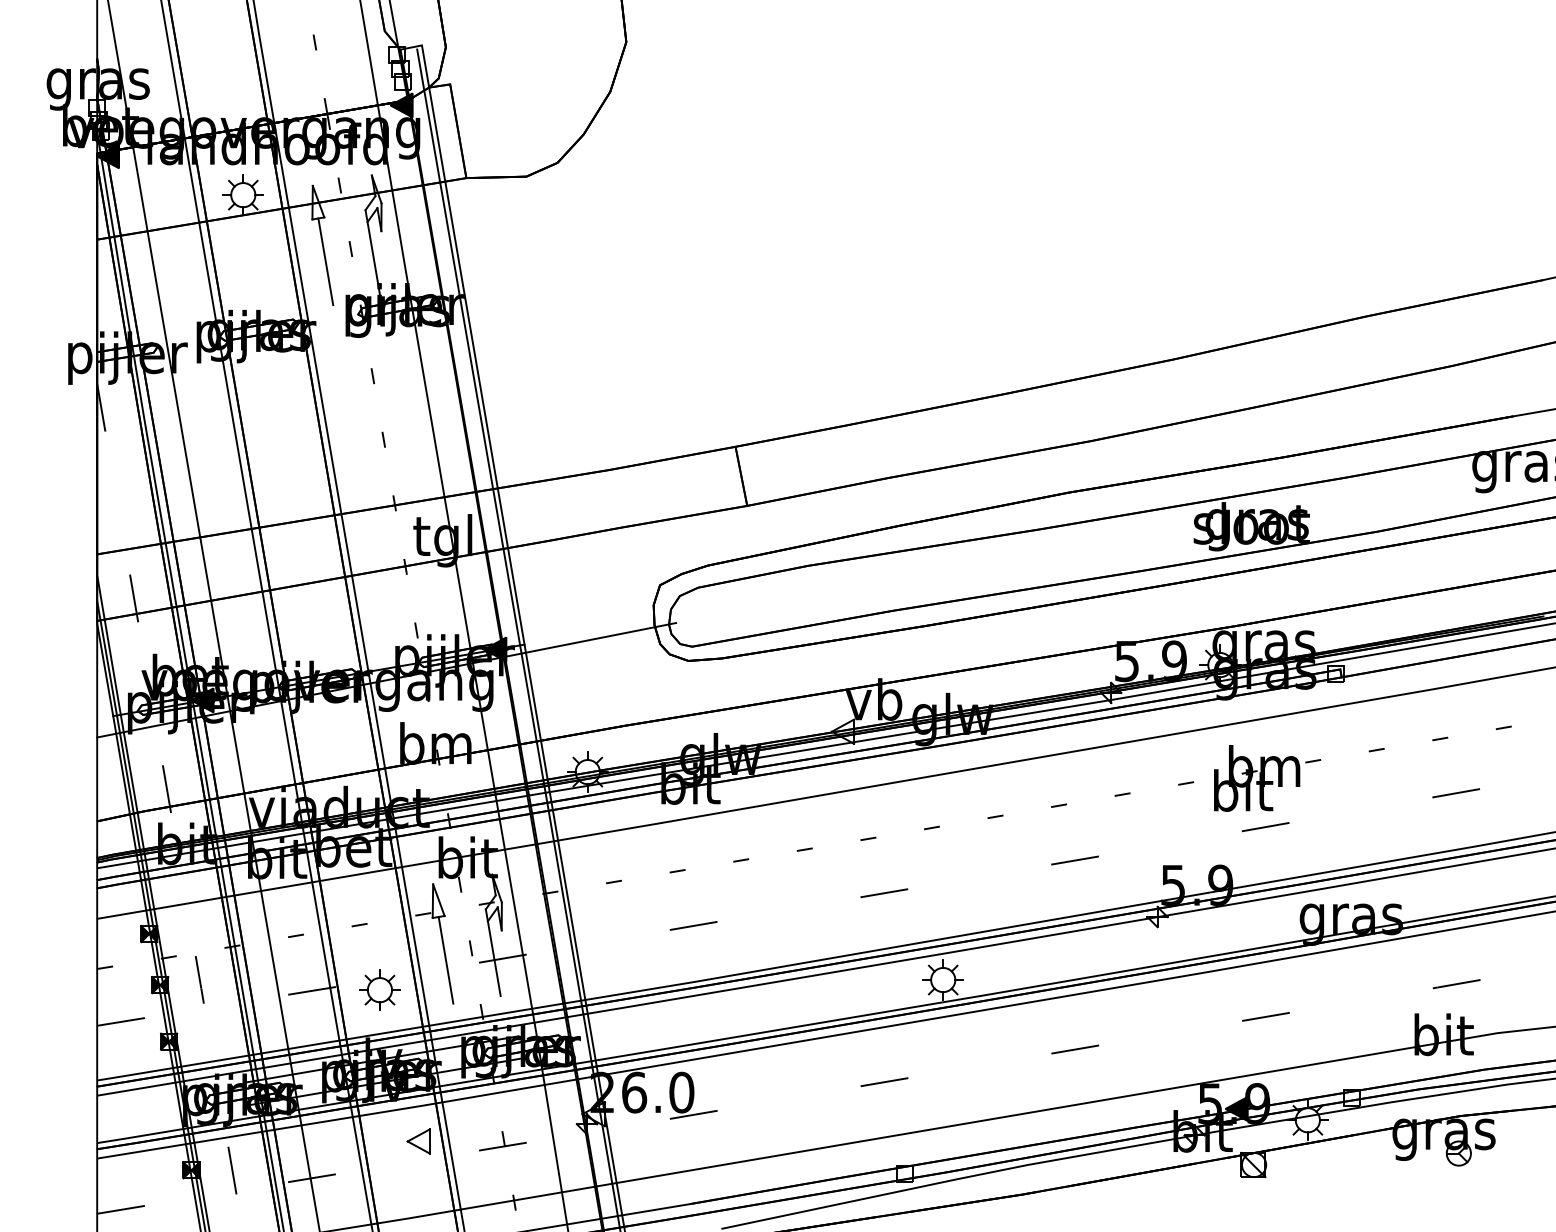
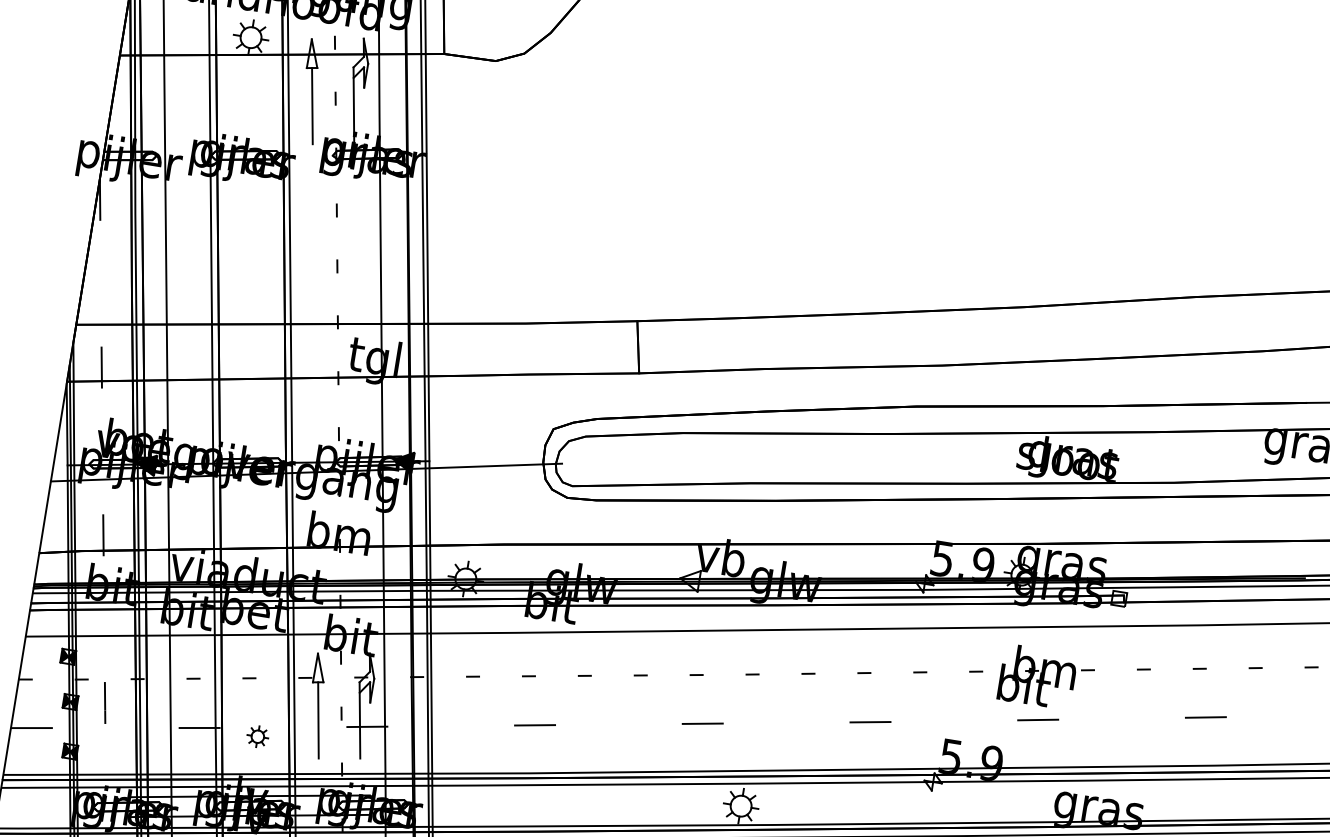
part: (379, 989) -> (257, 736), size x0.6

